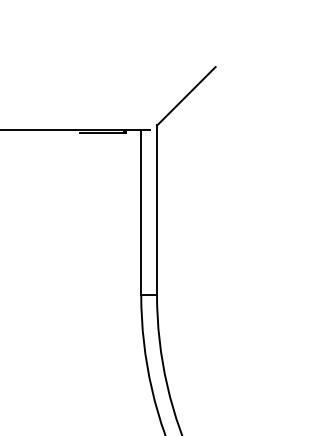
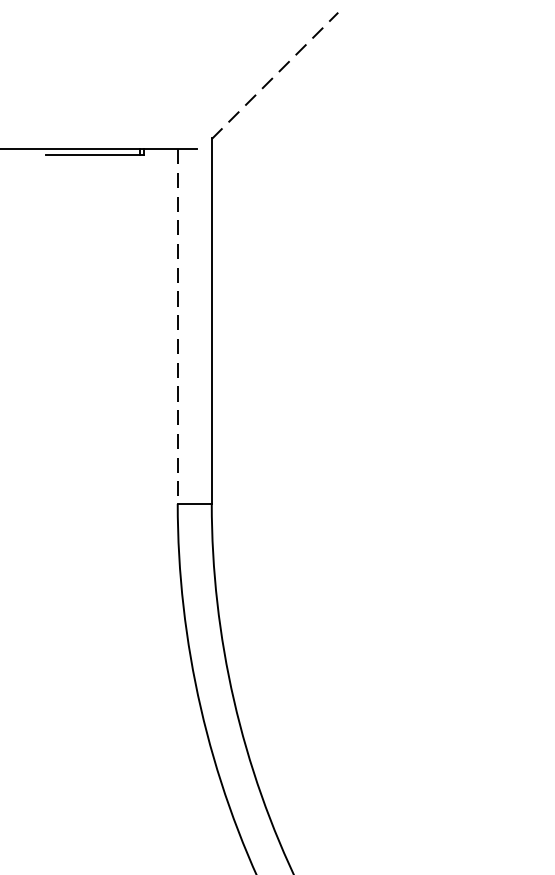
line: (186, 96) -> (275, 76), solid -> dashed
line: (141, 212) -> (178, 326), solid -> dashed

